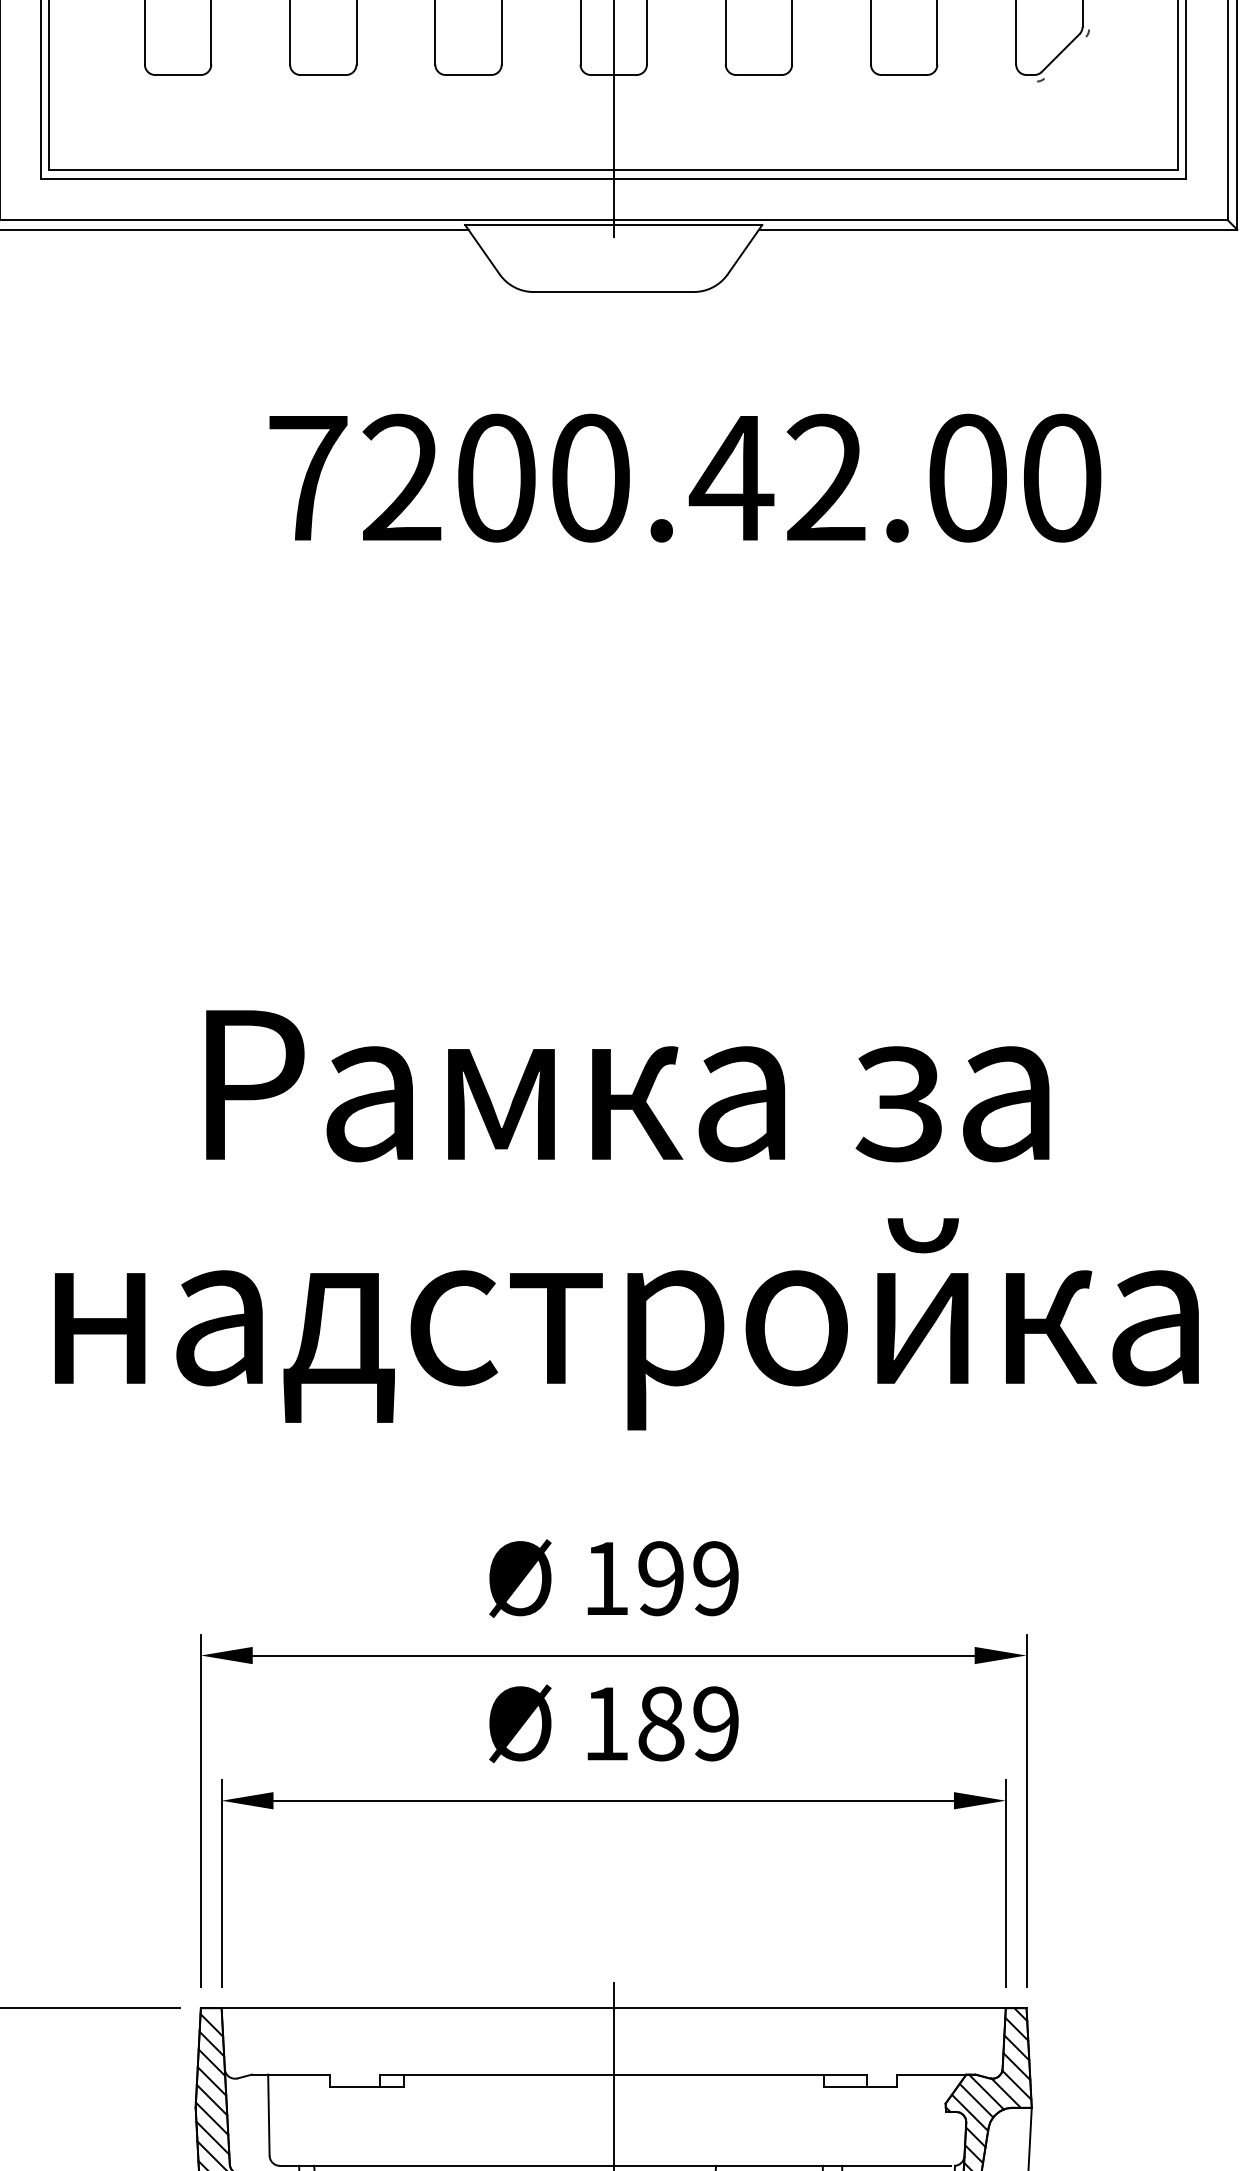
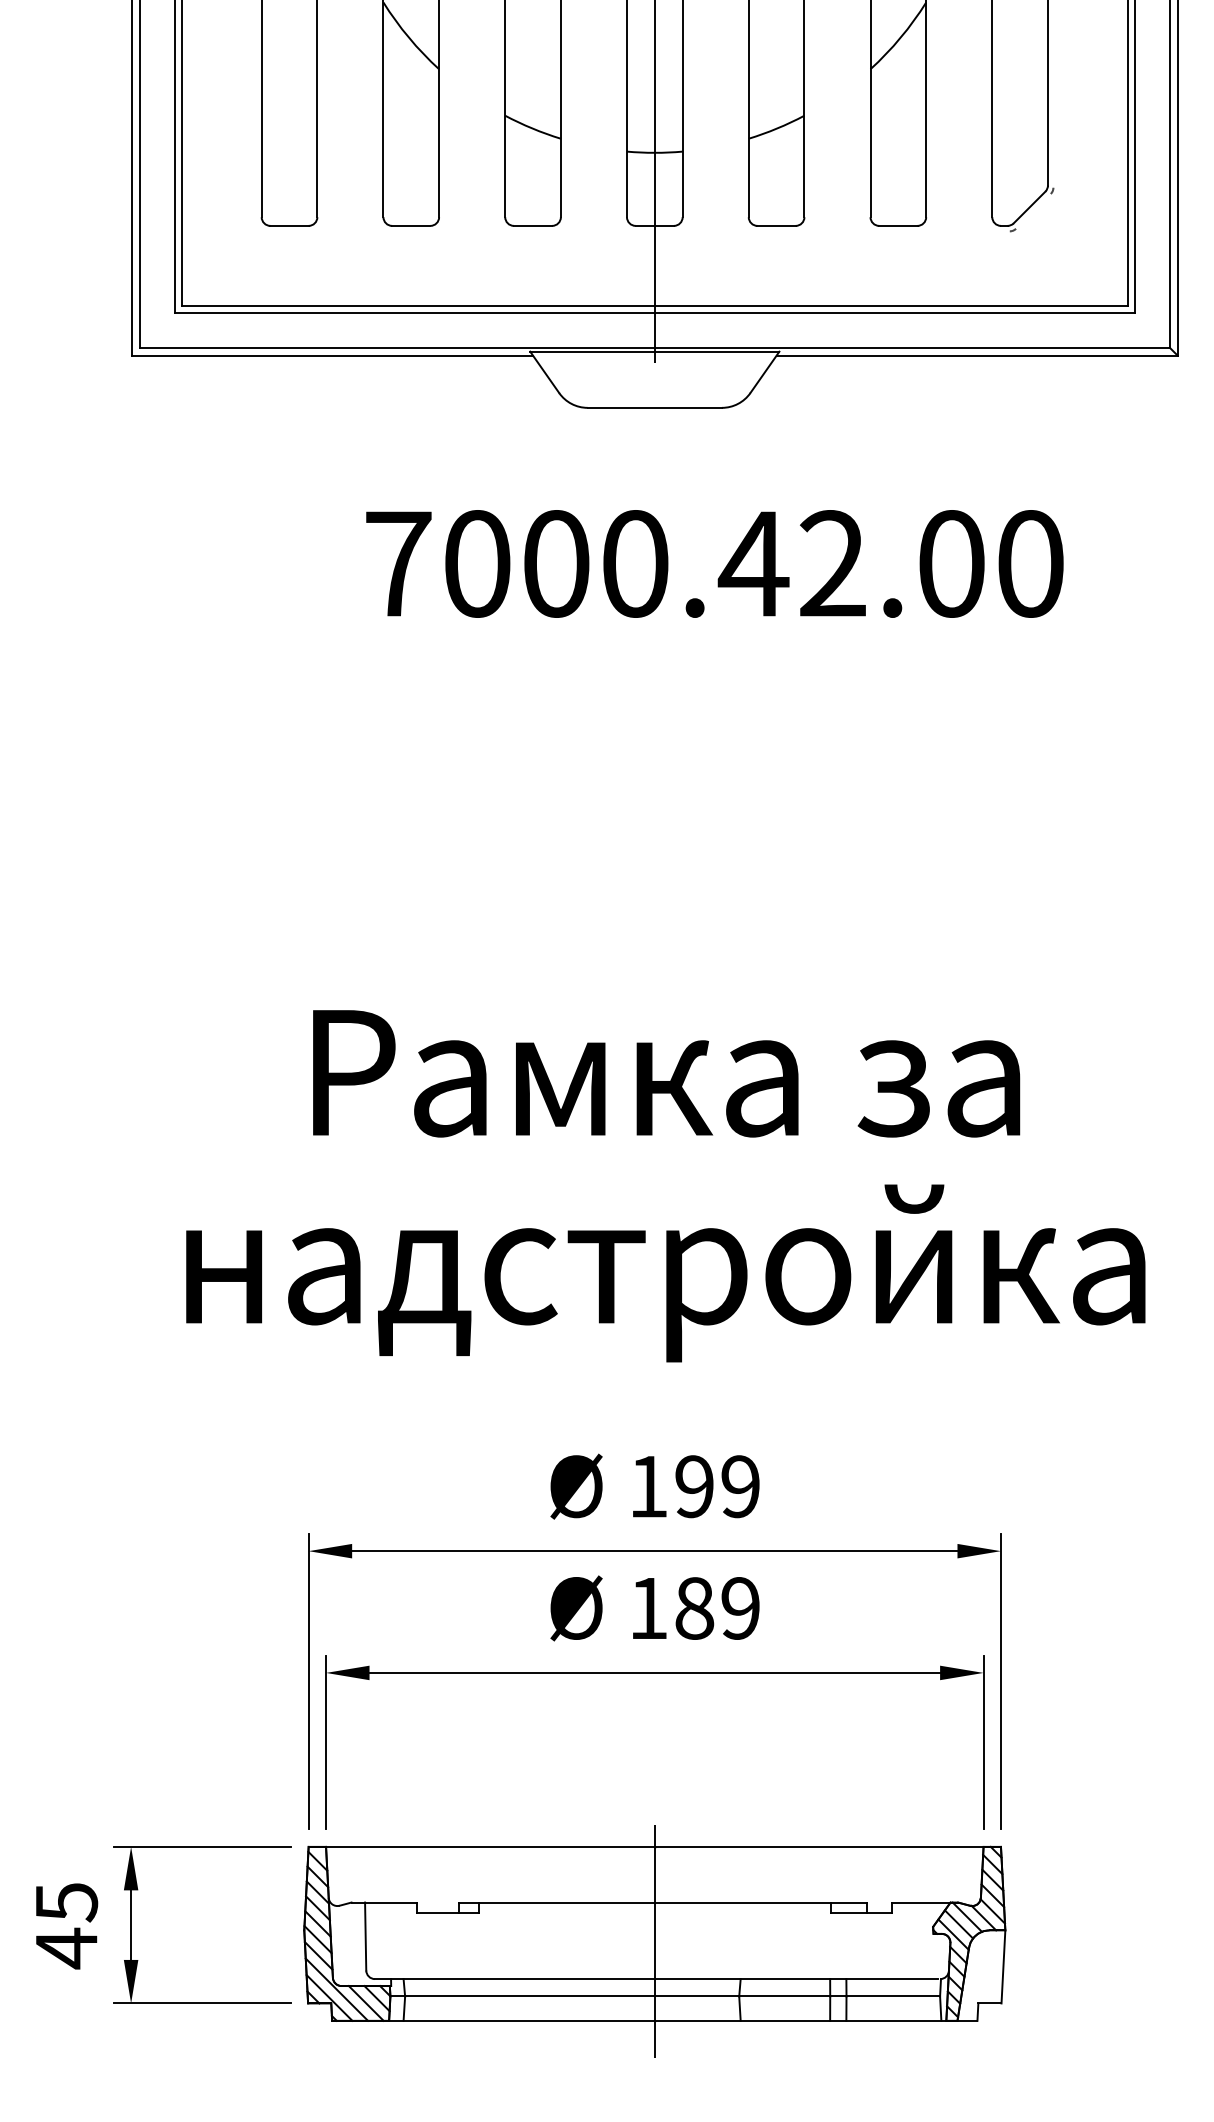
text: (402, 477) -> (477, 563), 7200.42.00 -> 7000.42.00

